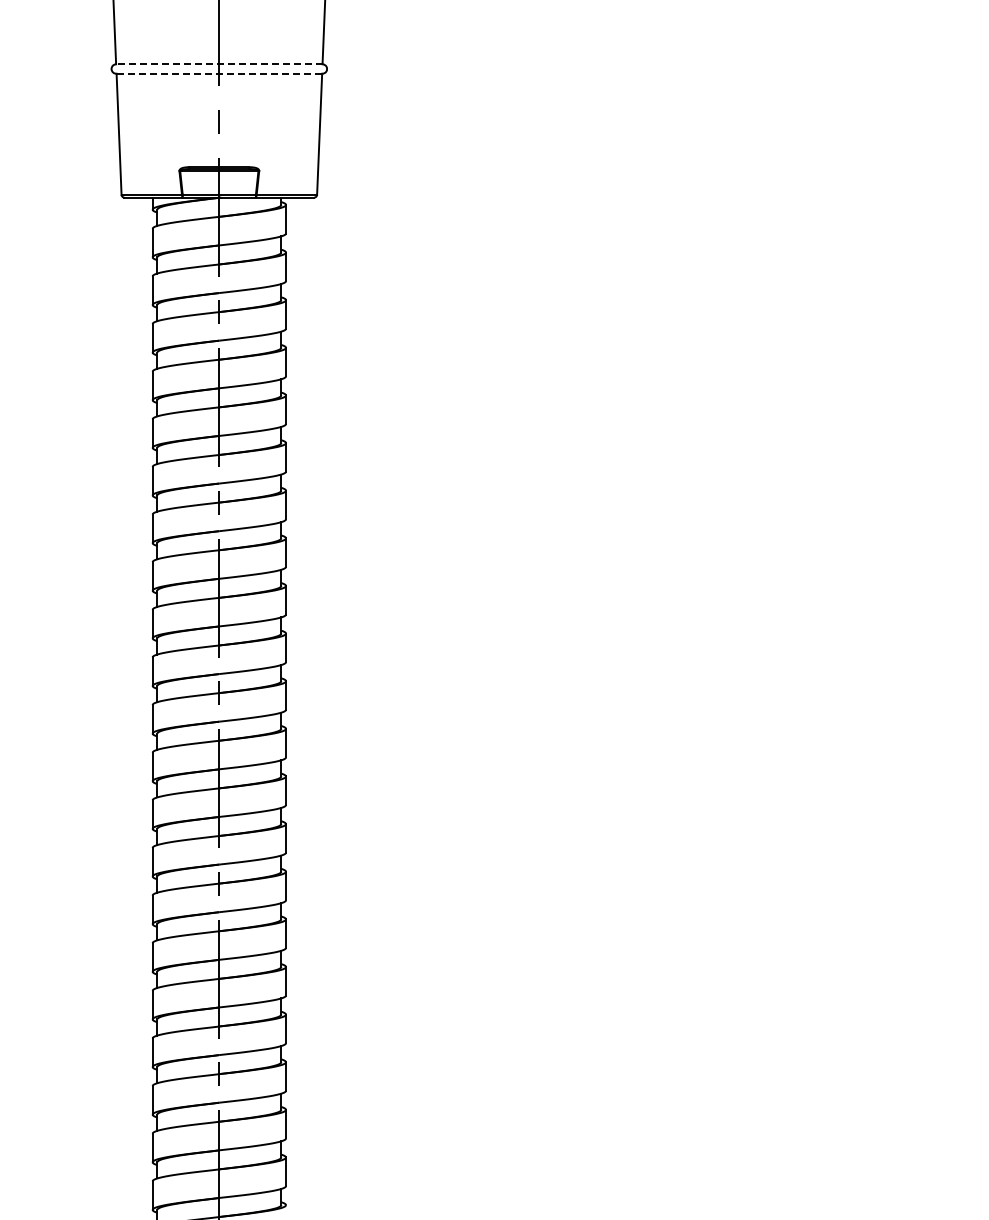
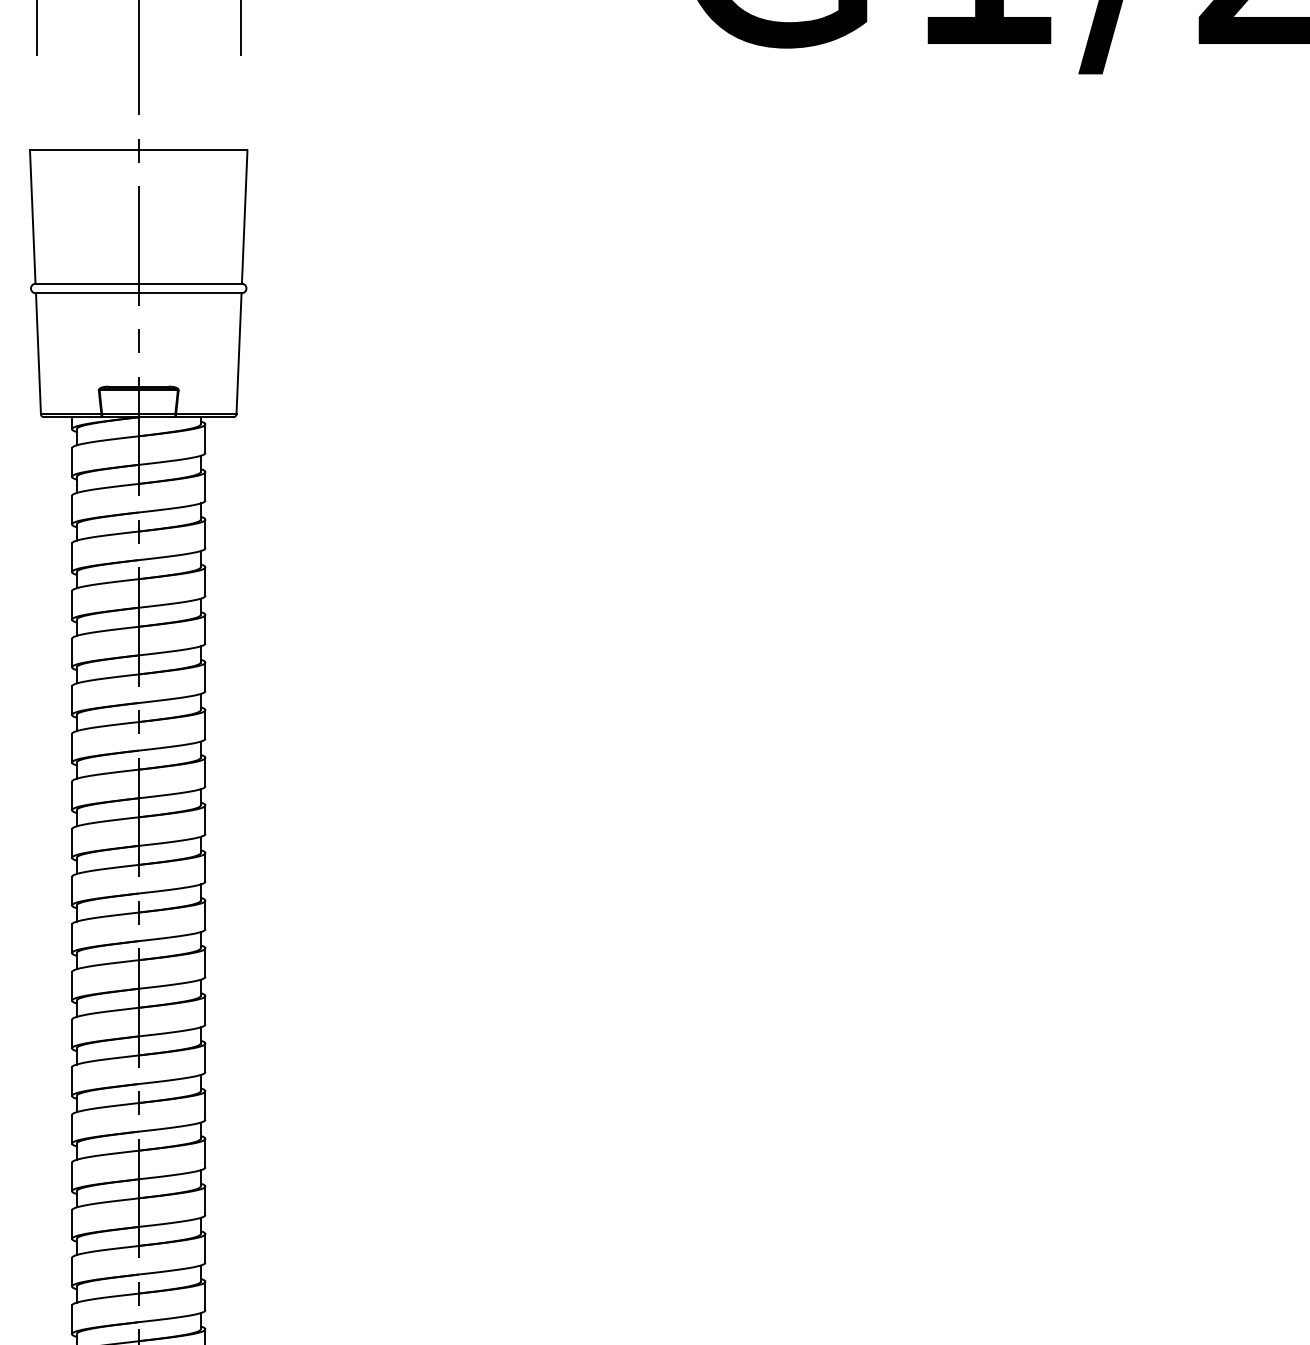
line: (219, 64) -> (138, 283), dashed -> solid
line: (219, 74) -> (138, 293), dashed -> solid

